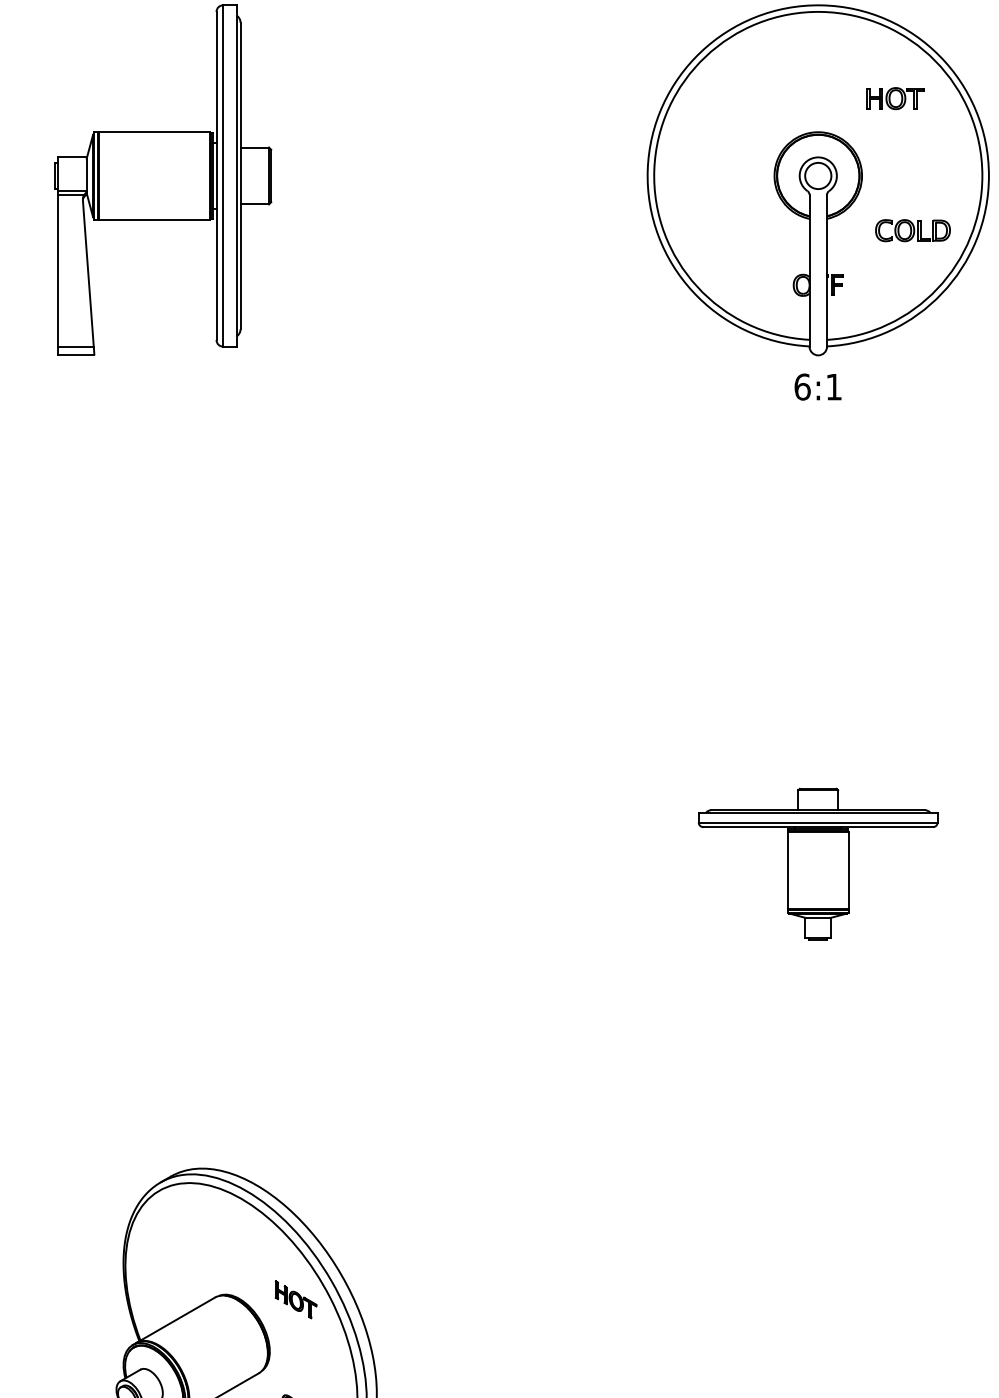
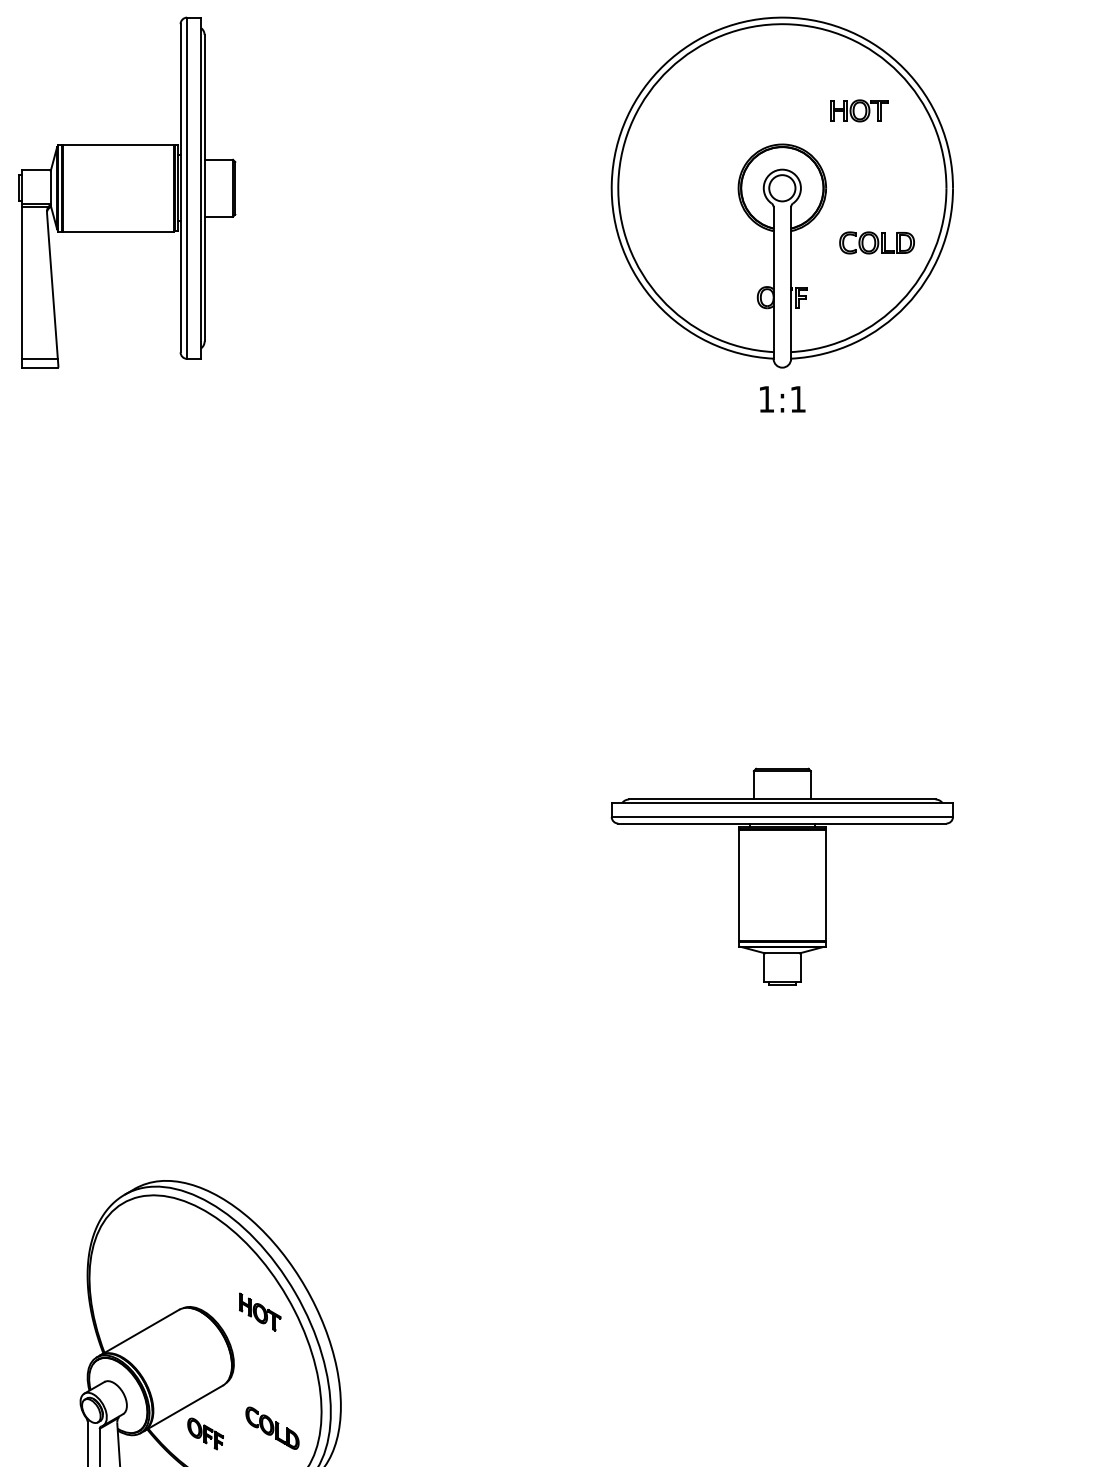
text: (802, 386) -> (766, 398), 6:1 -> 1:1
part: (817, 864) -> (781, 876), size x1.43

